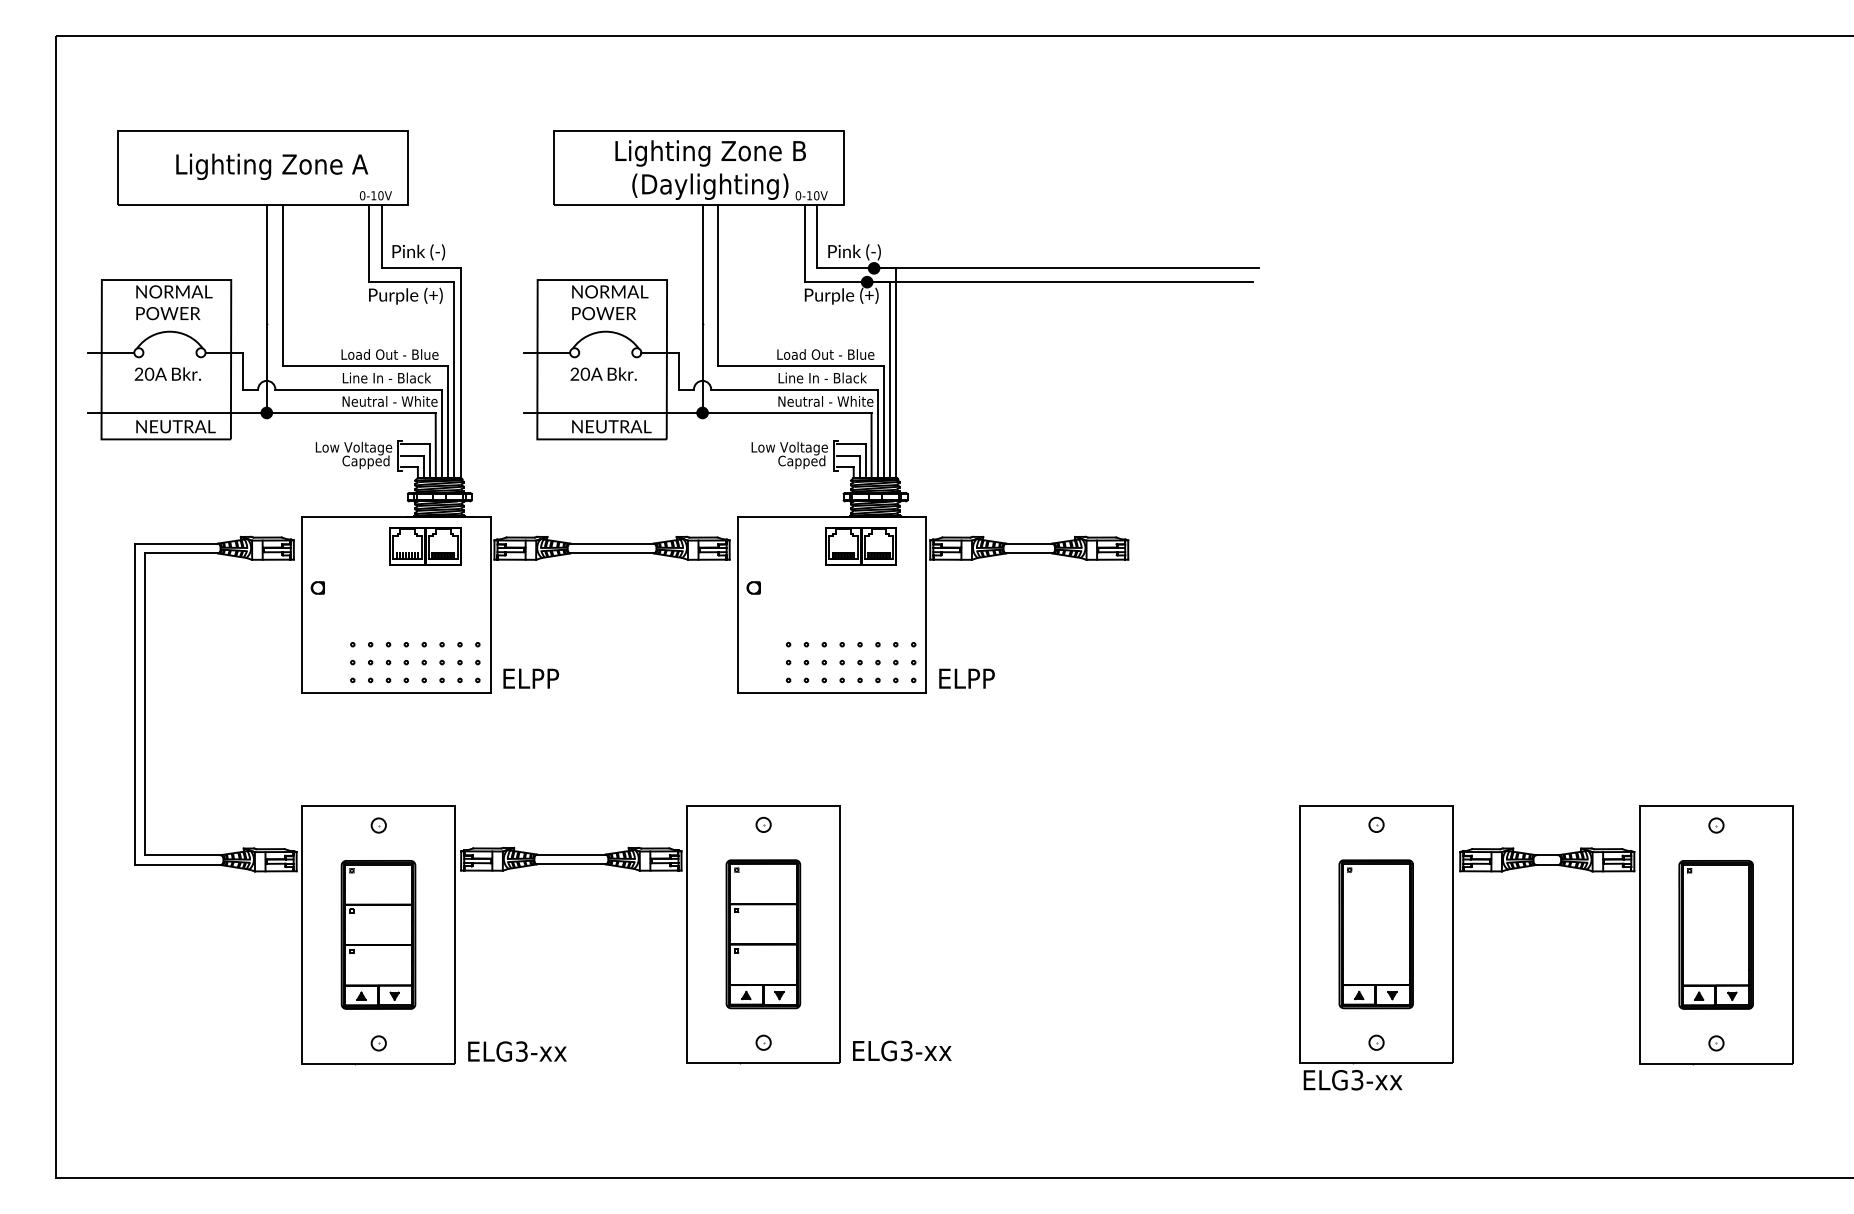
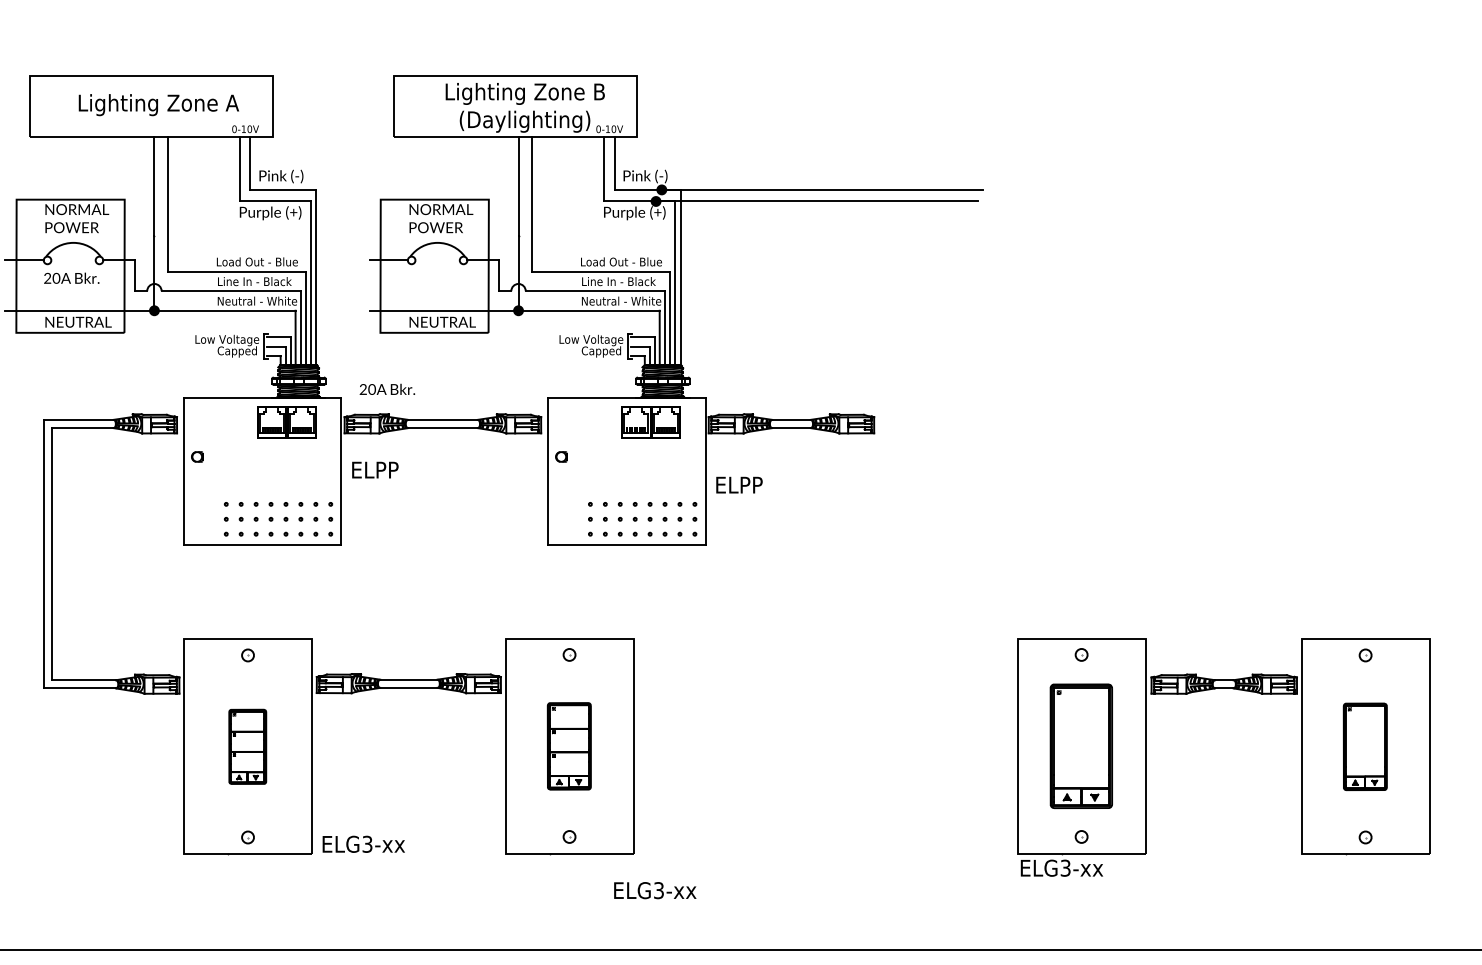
text: (603, 373) -> (387, 388), moved
text: (531, 678) -> (375, 469), moved
text: (966, 678) -> (739, 484), moved
part: (378, 934) -> (247, 746), size x0.6
part: (763, 934) -> (569, 746), size x0.7
part: (1715, 934) -> (1364, 746), size x0.7
text: (902, 1050) -> (655, 890), moved

